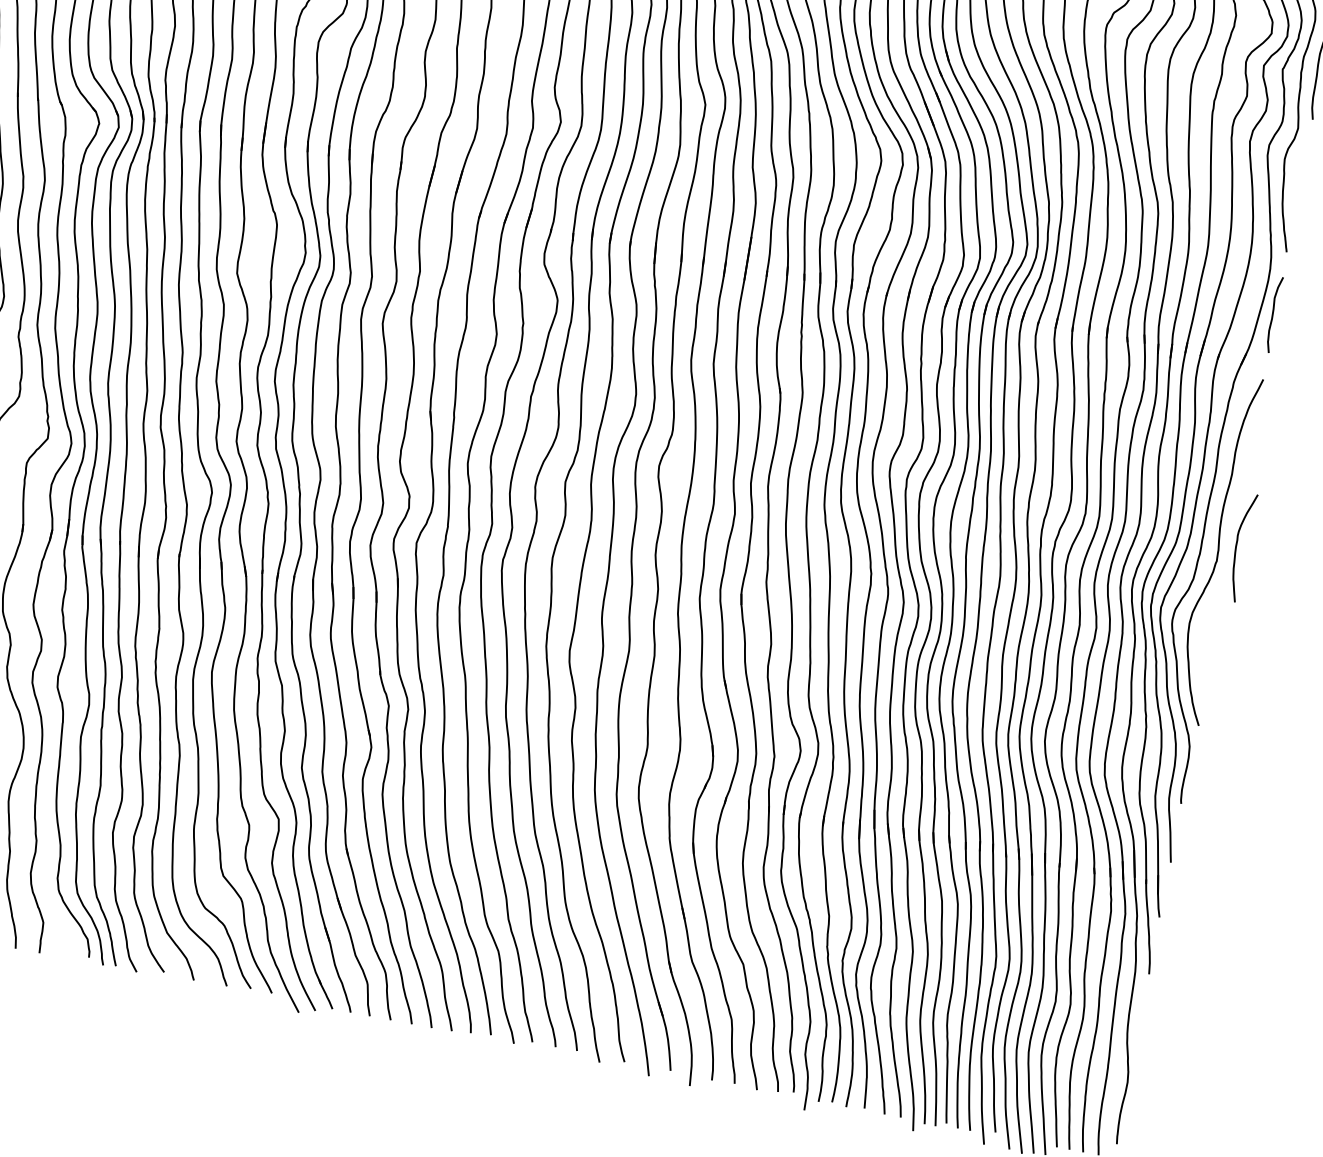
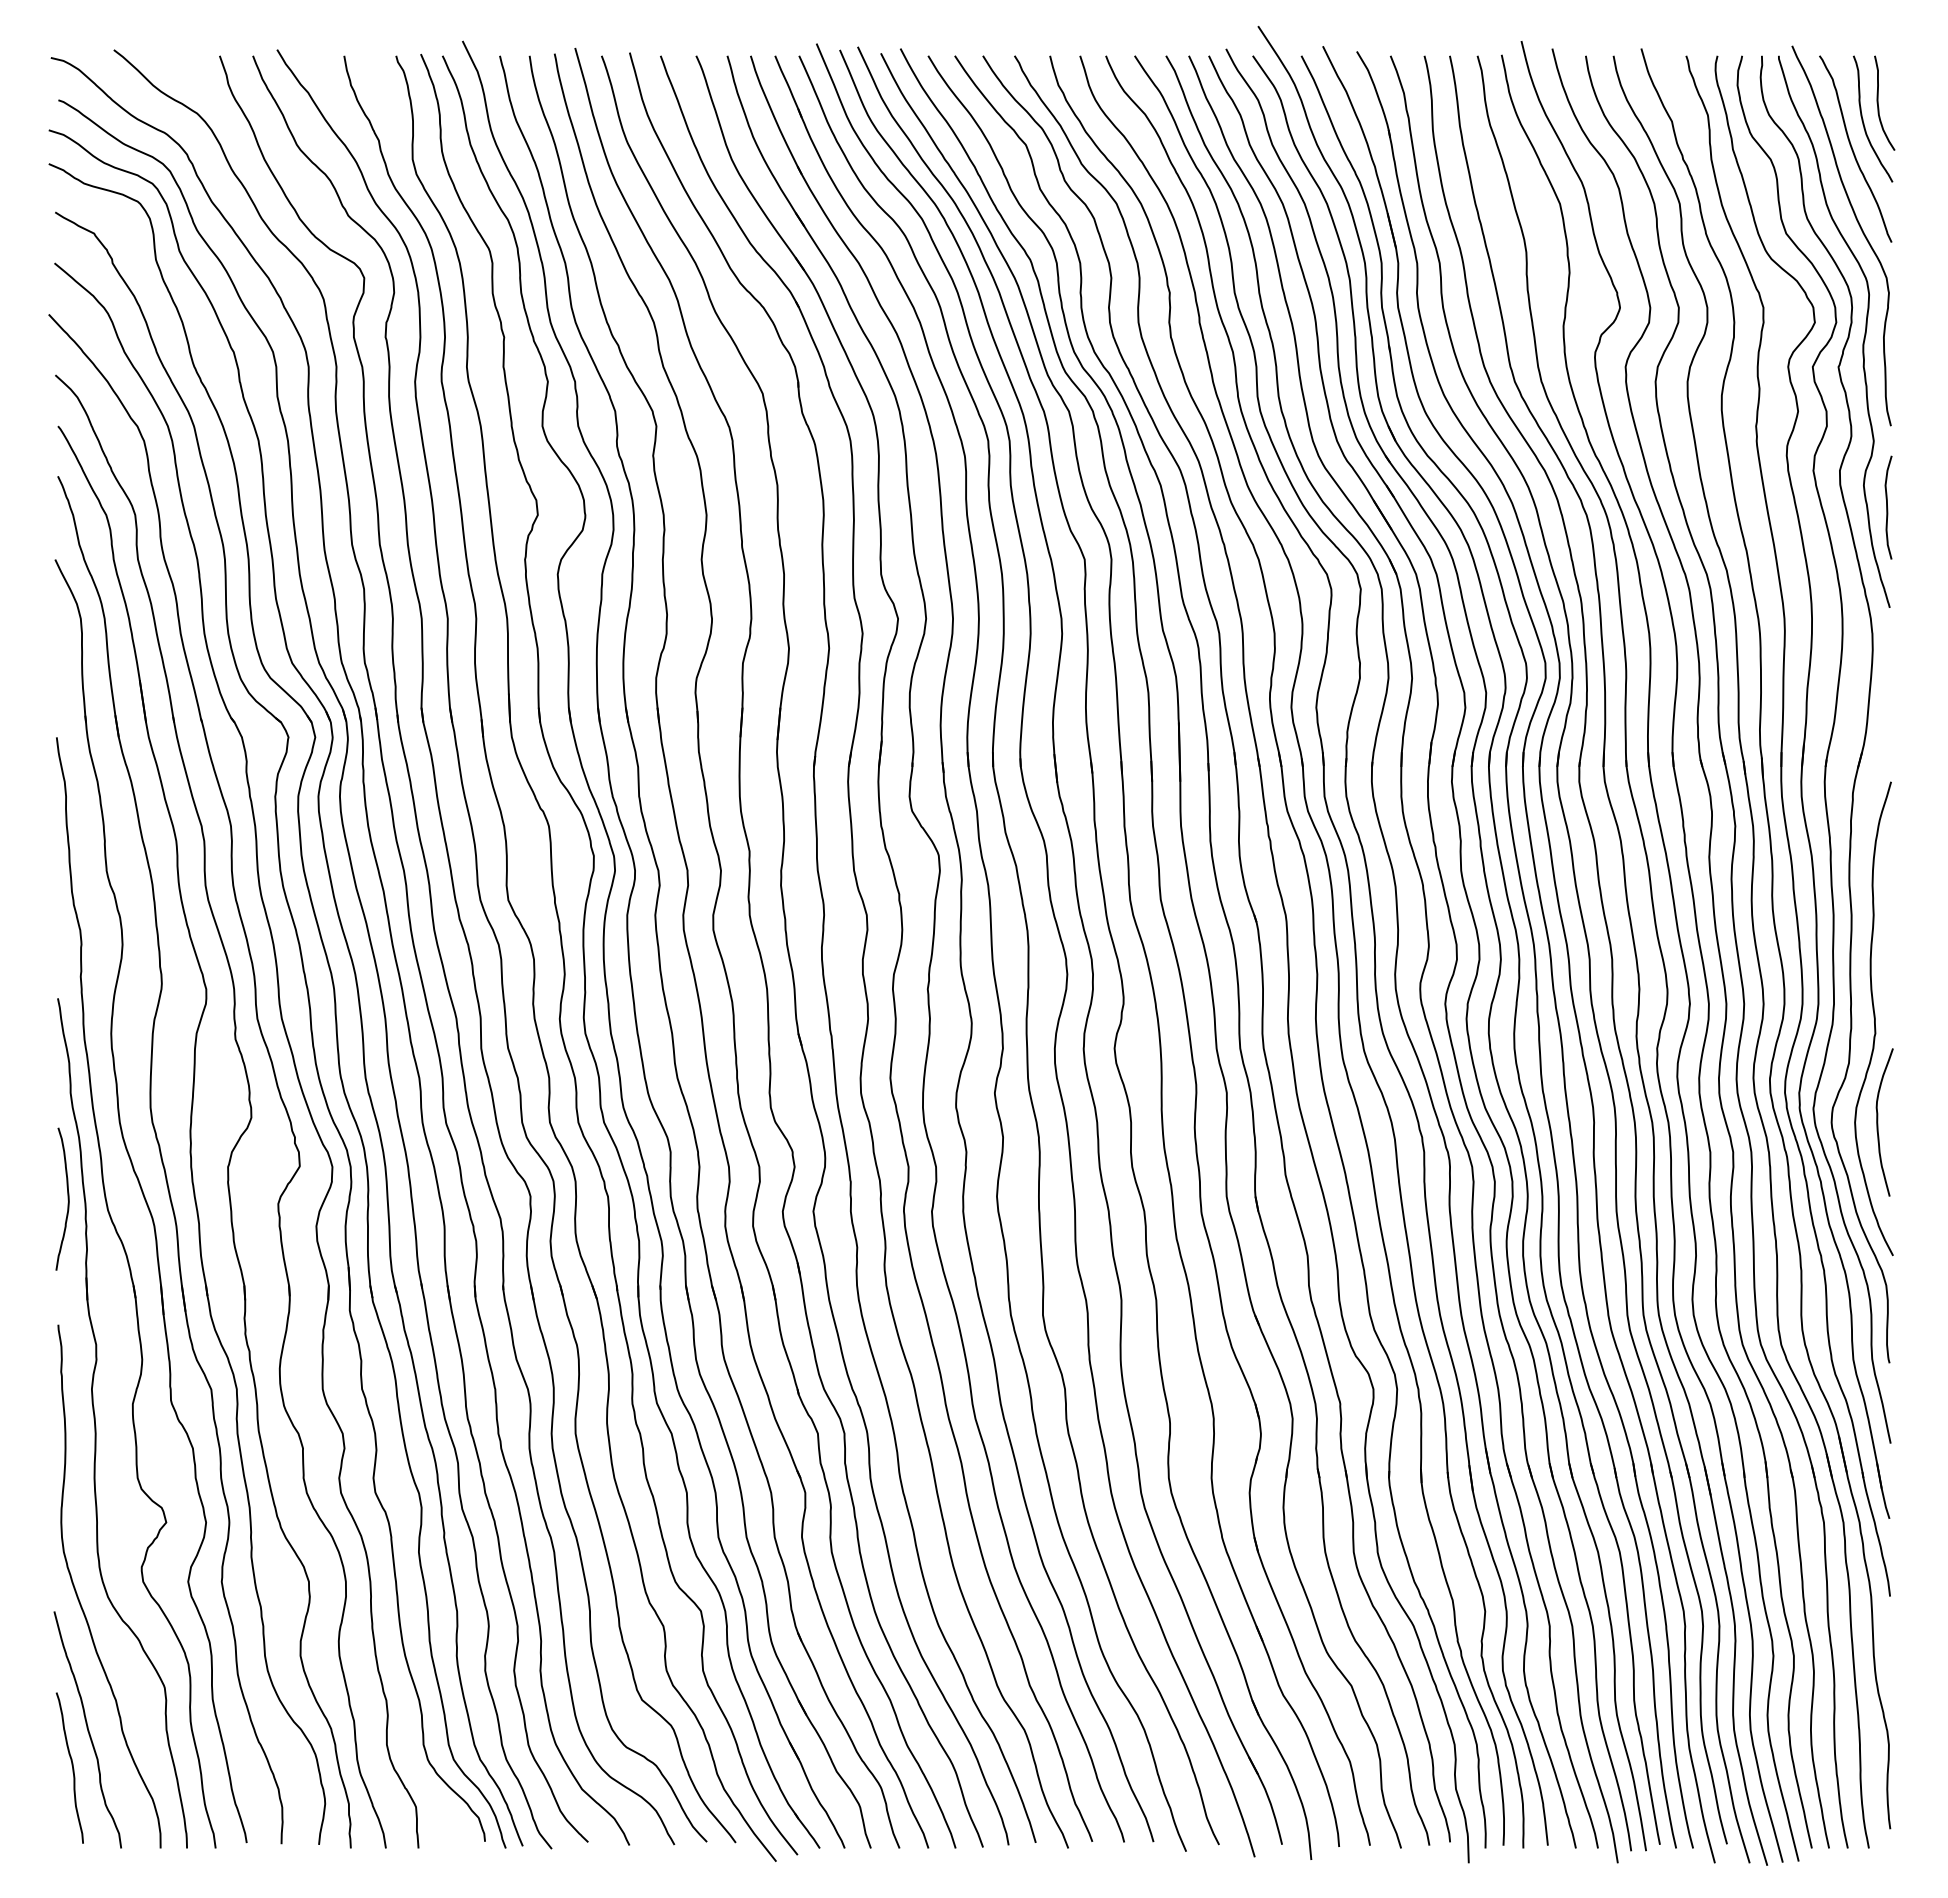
curve: (1273, 314) -> (1887, 507), moved
curve: (1237, 546) -> (1878, 1122), moved

